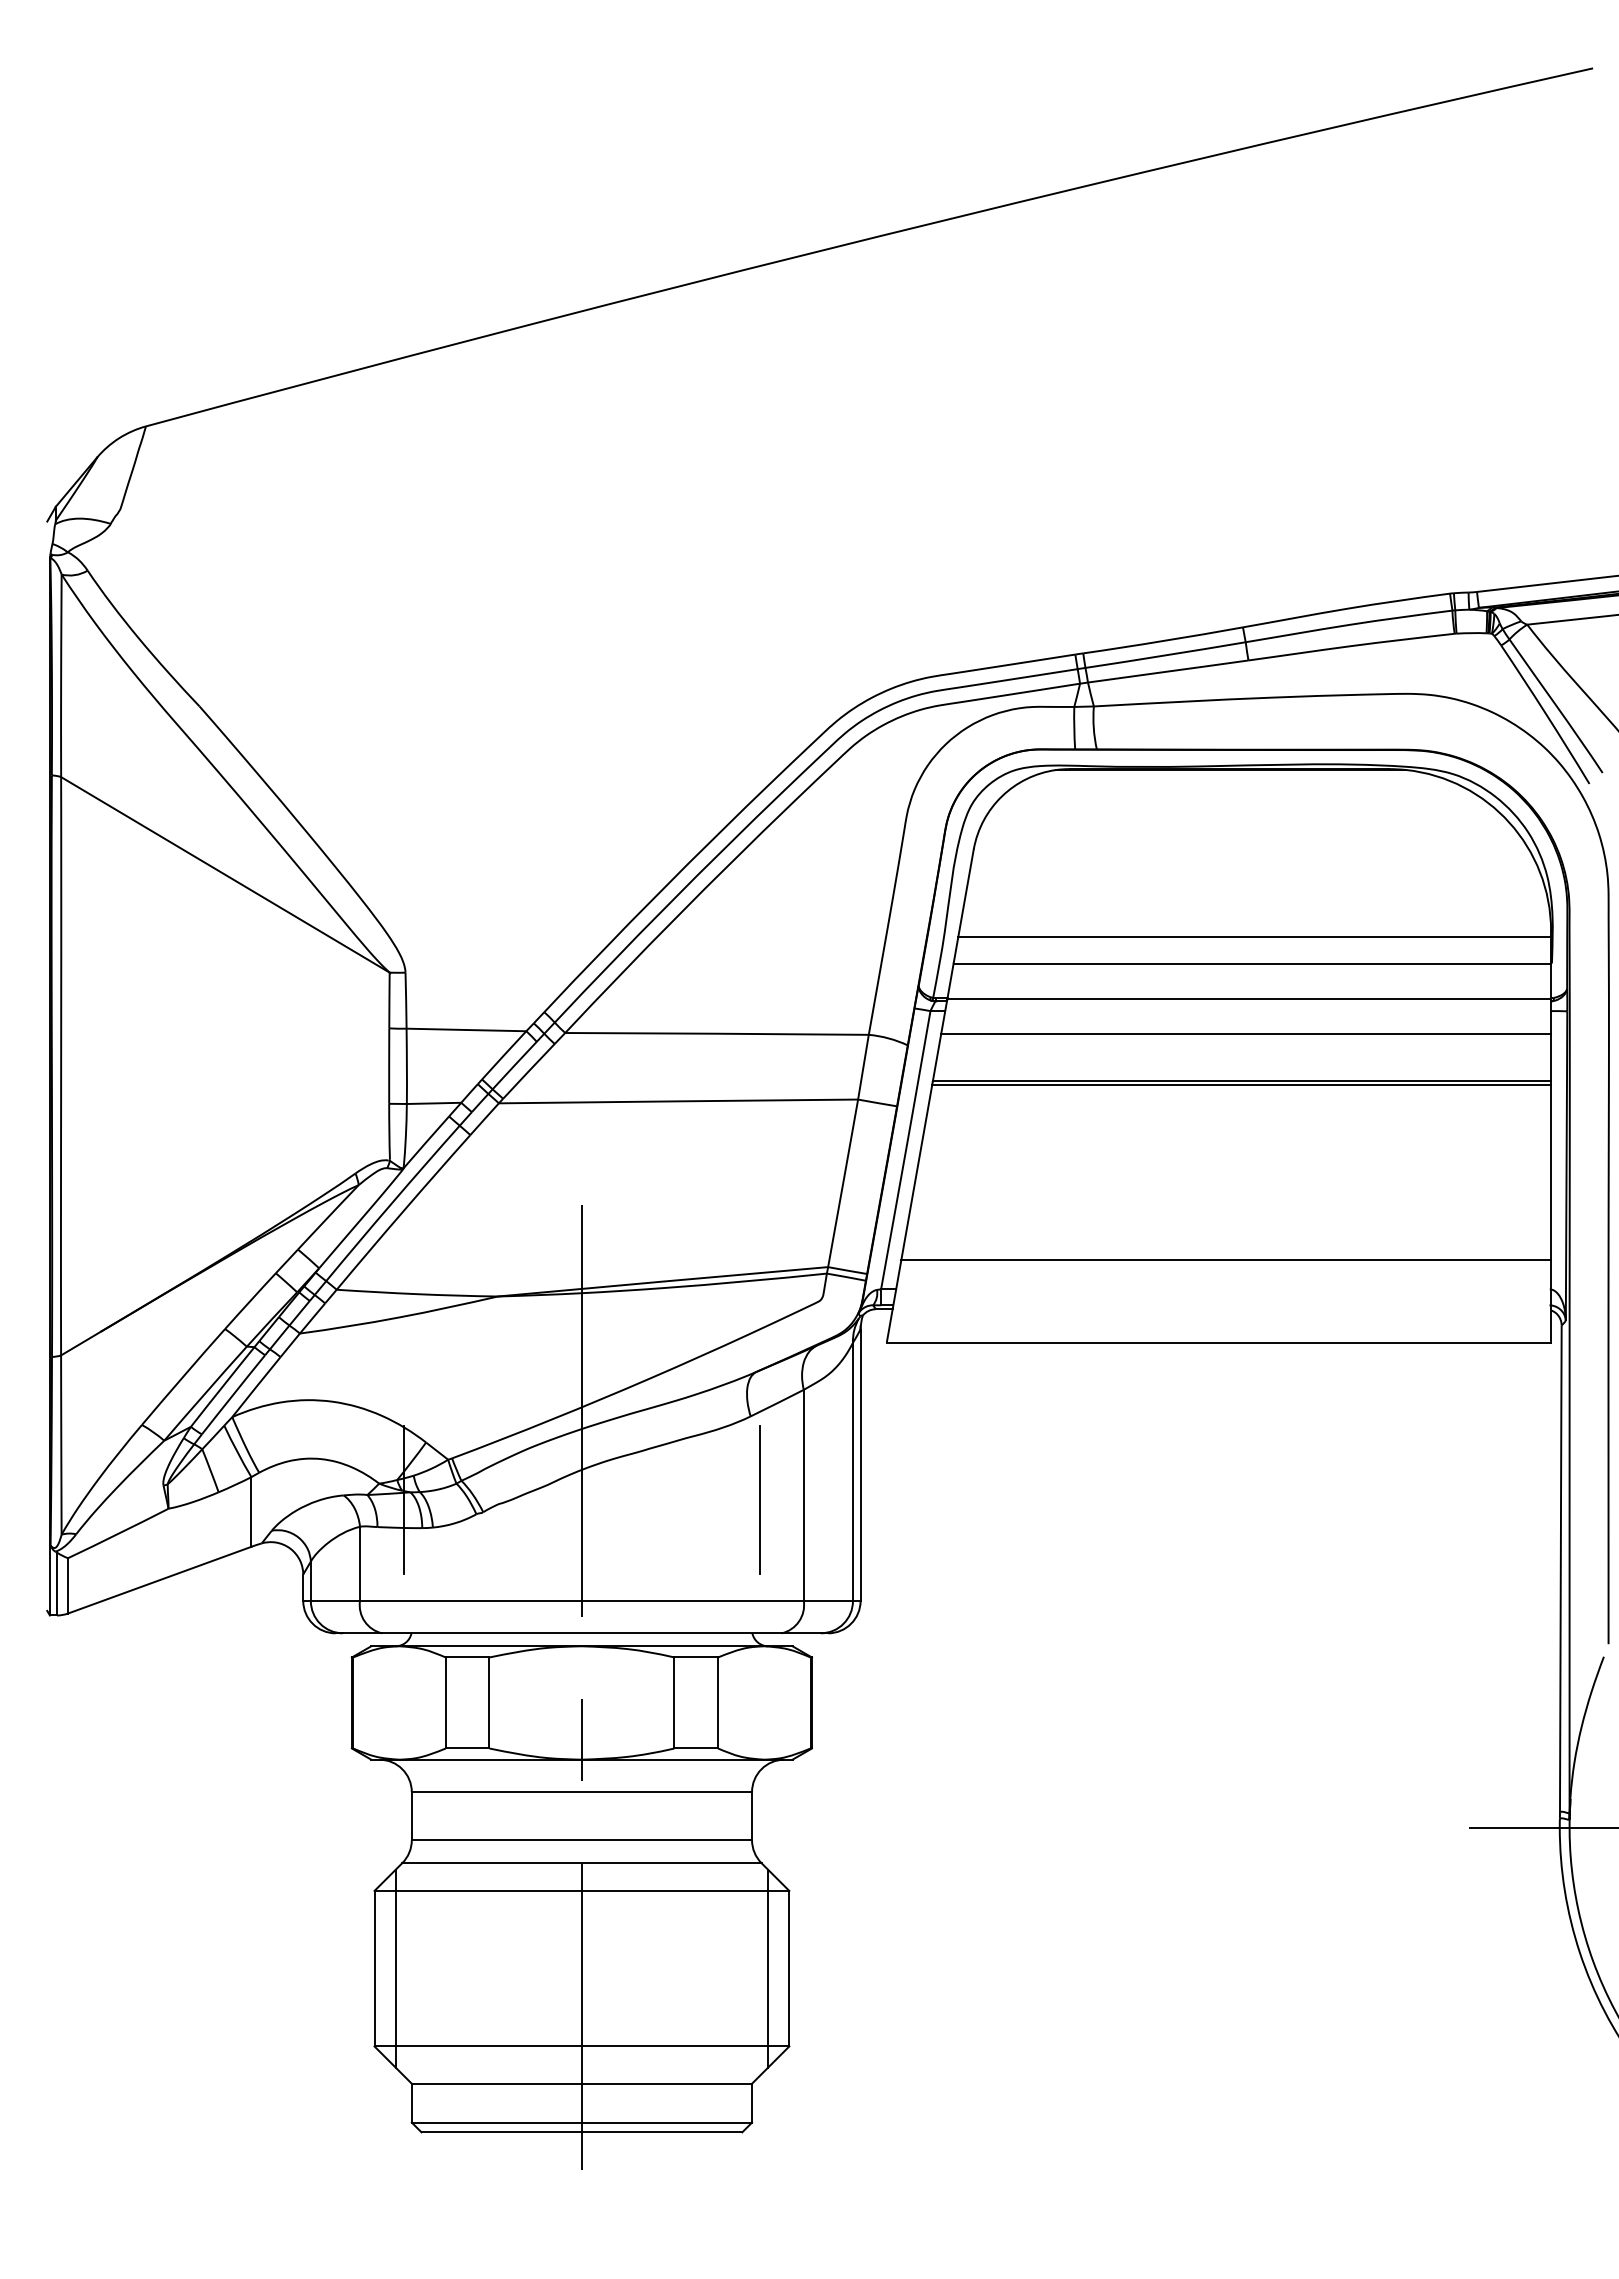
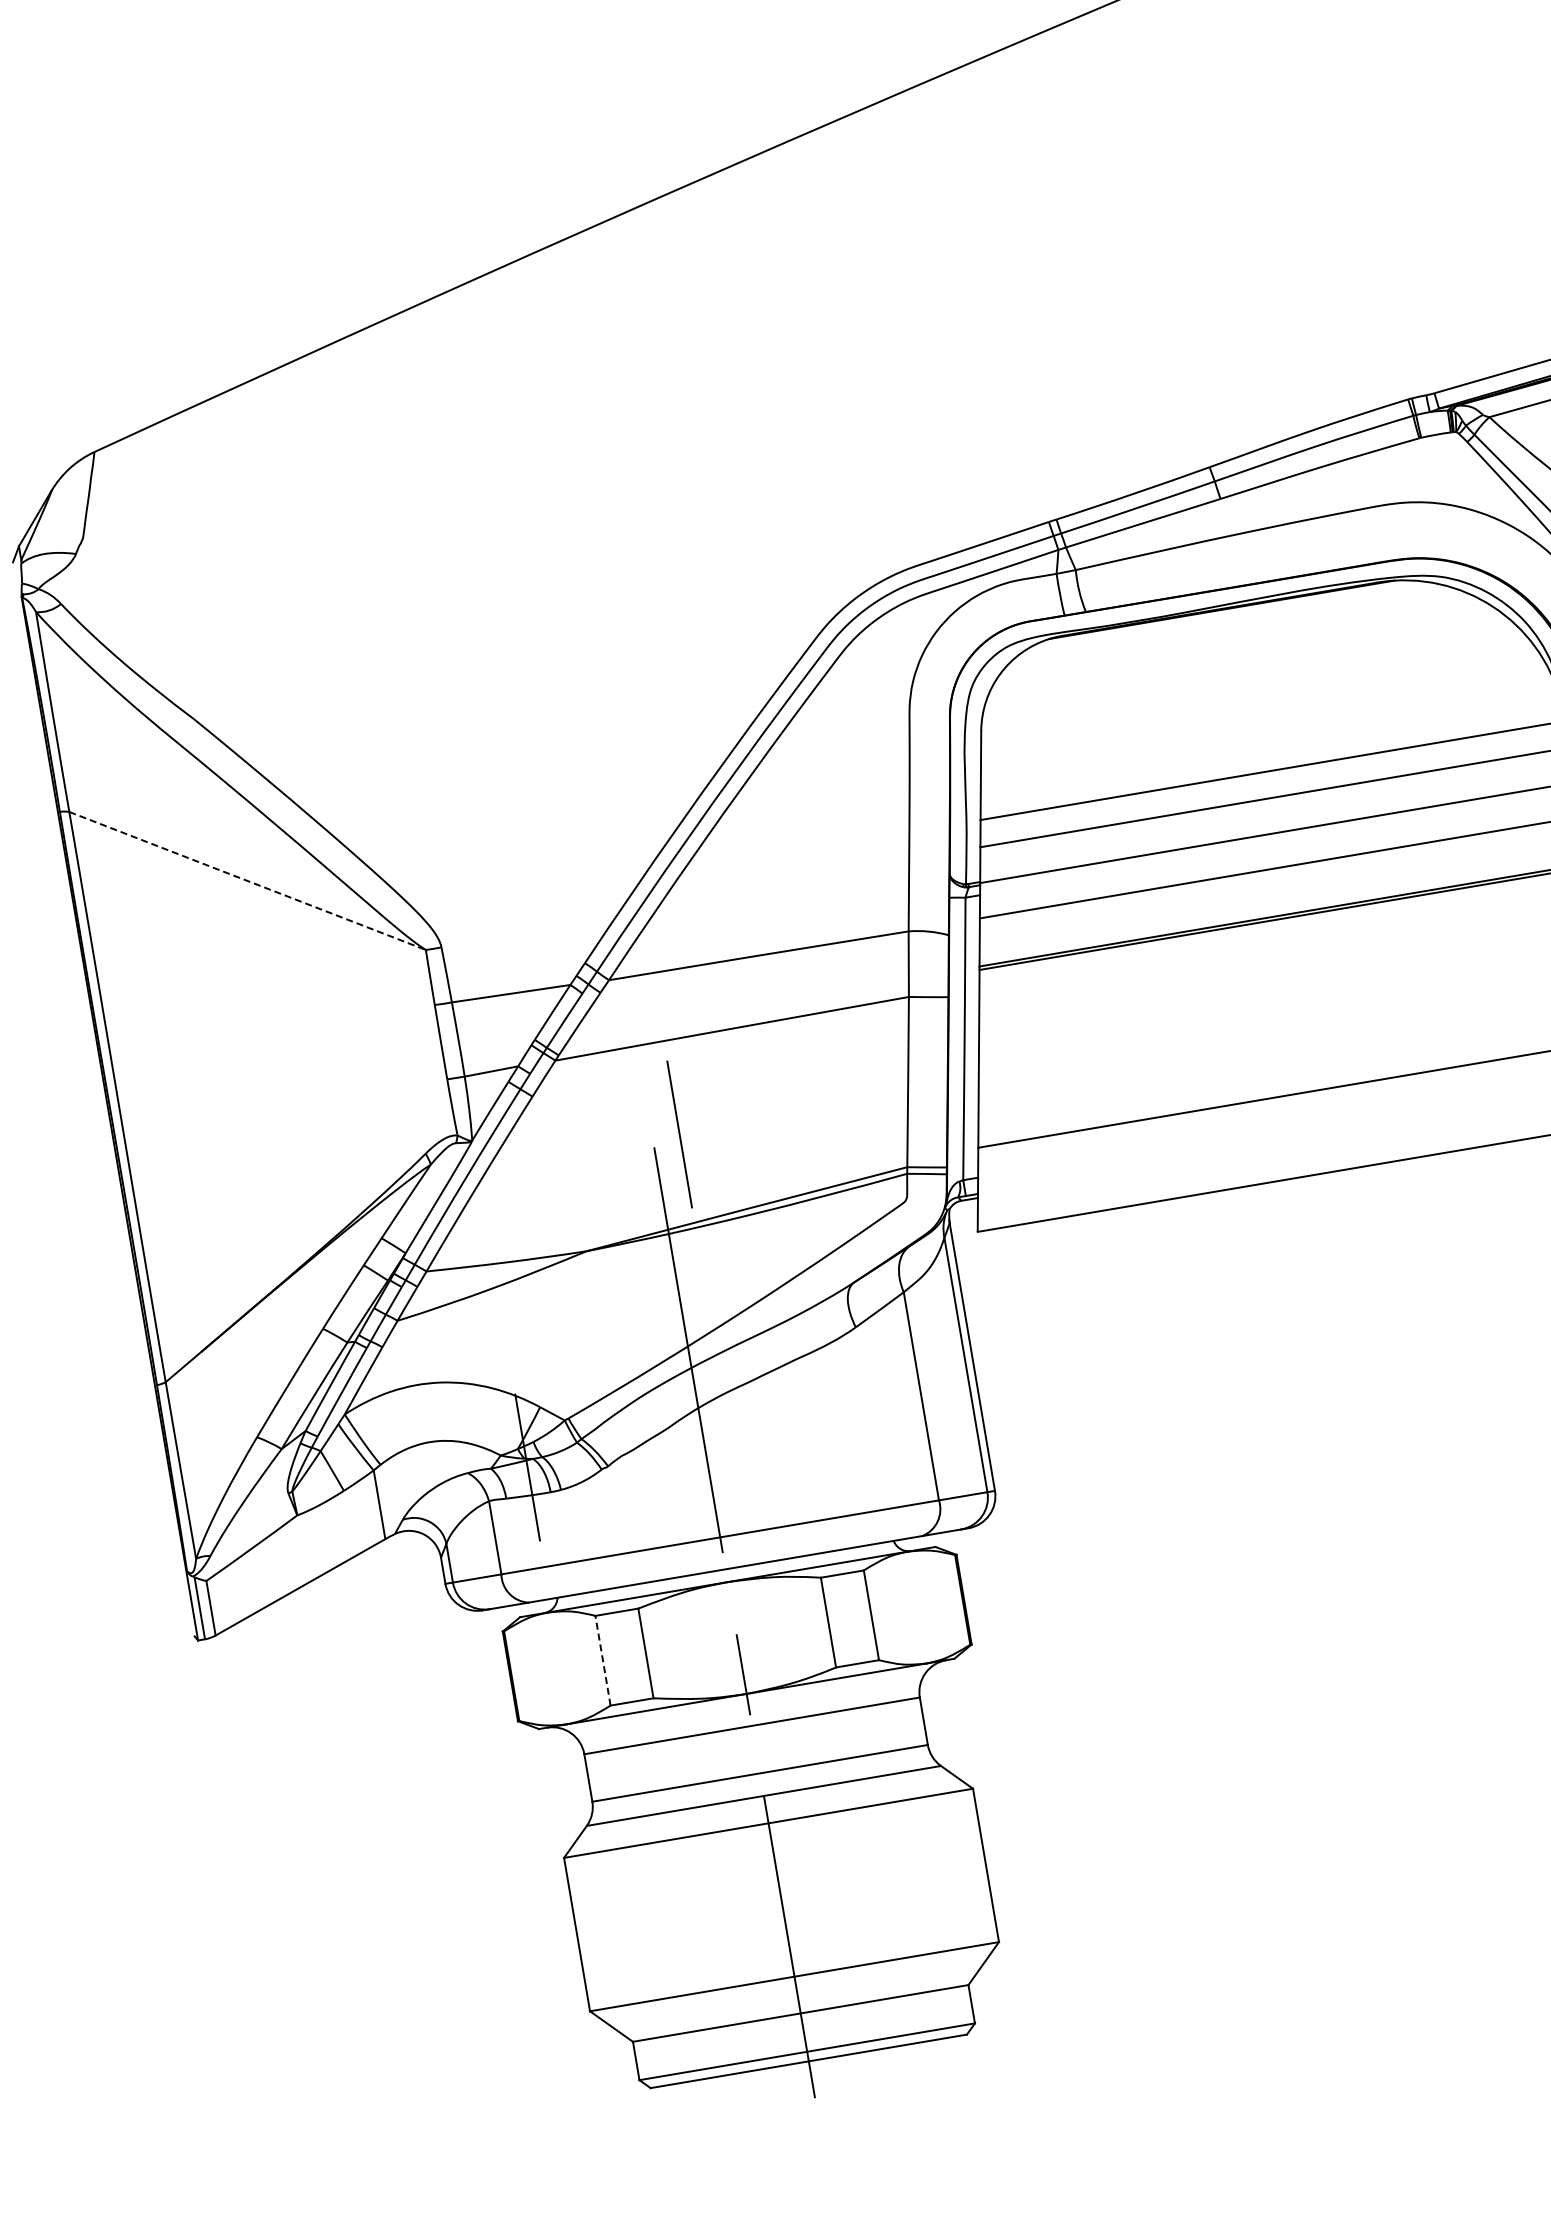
line: (225, 875) -> (247, 881), solid -> dashed
line: (759, 1499) -> (678, 1134), moved
line: (445, 1702) -> (602, 1660), solid -> dashed
line: (395, 1968) -> (597, 1930), removed
line: (768, 1968) -> (965, 1868), removed

